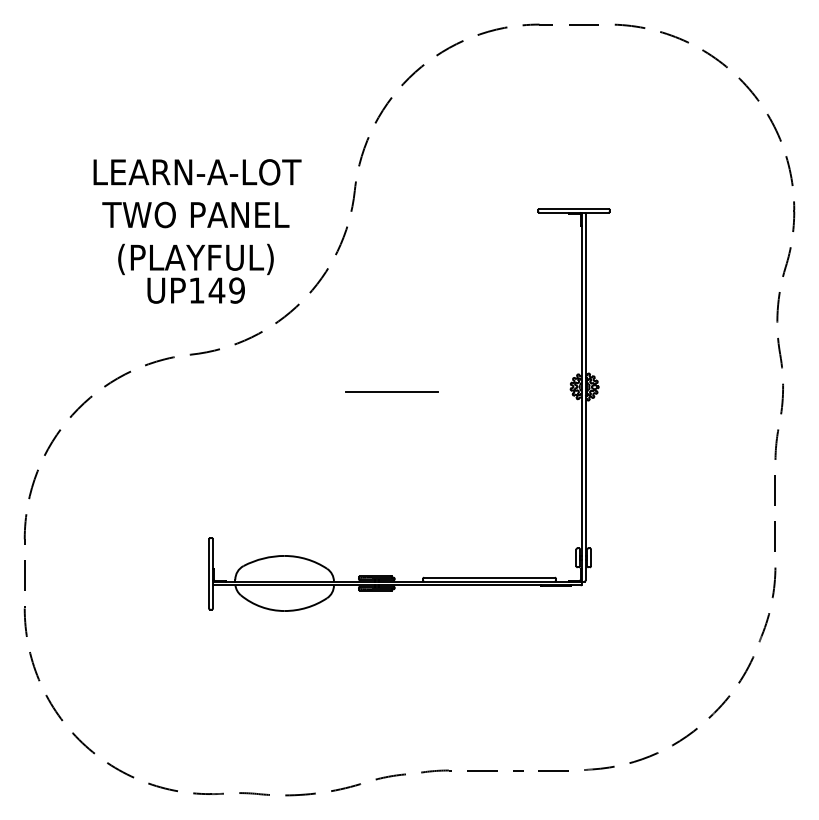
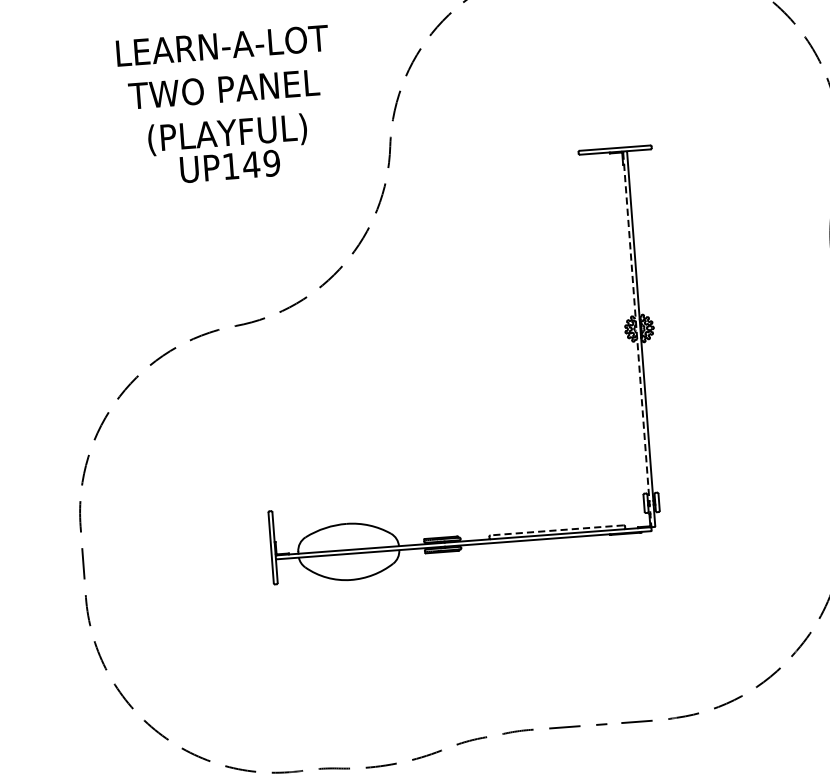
text: (197, 231) -> (227, 106), moved
line: (392, 392) -> (444, 349), removed
line: (581, 397) -> (637, 339), solid -> dashed
line: (489, 577) -> (557, 530), solid -> dashed

